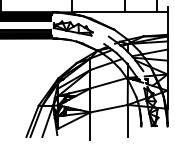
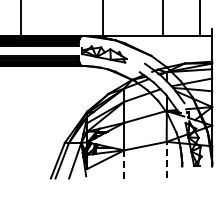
line: (127, 120) -> (166, 159), solid -> dashed
line: (90, 126) -> (124, 166), solid -> dashed

